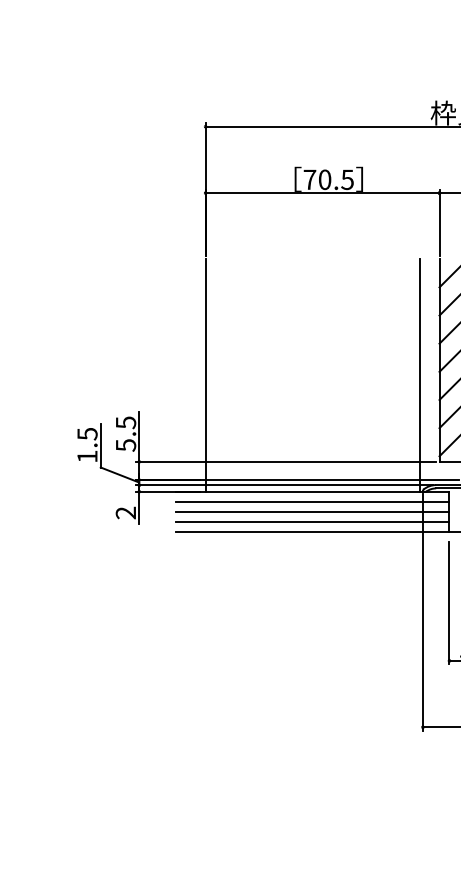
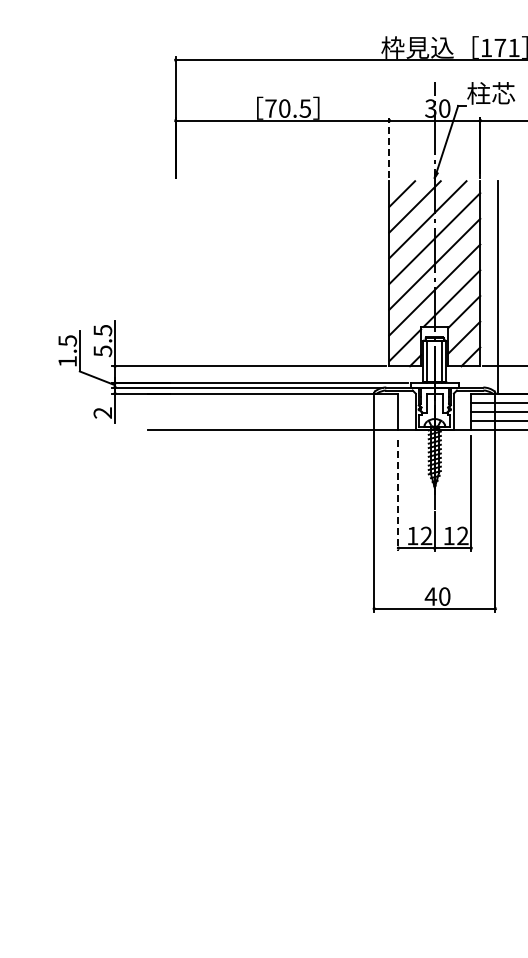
line: (439, 222) -> (389, 147), solid -> dashed
line: (205, 375) -> (175, 287), removed
line: (419, 375) -> (371, 287), removed
line: (312, 501) -> (273, 402), removed
line: (312, 511) -> (273, 411), removed
line: (312, 521) -> (273, 420), removed
line: (449, 603) -> (398, 495), solid -> dashed

